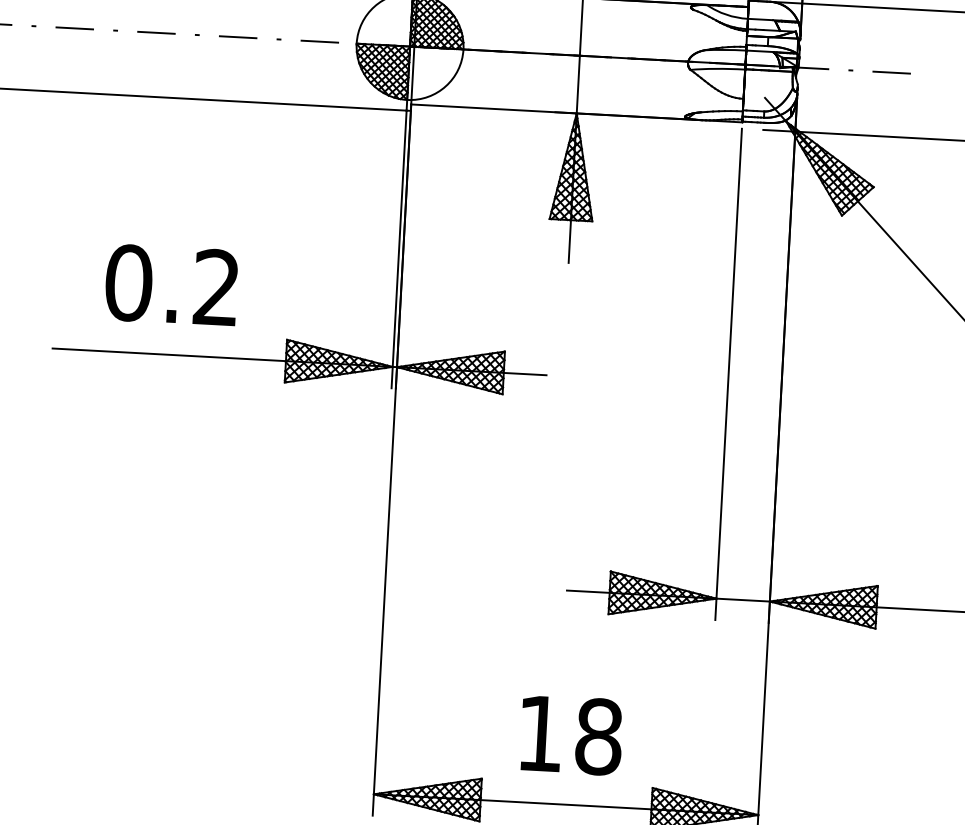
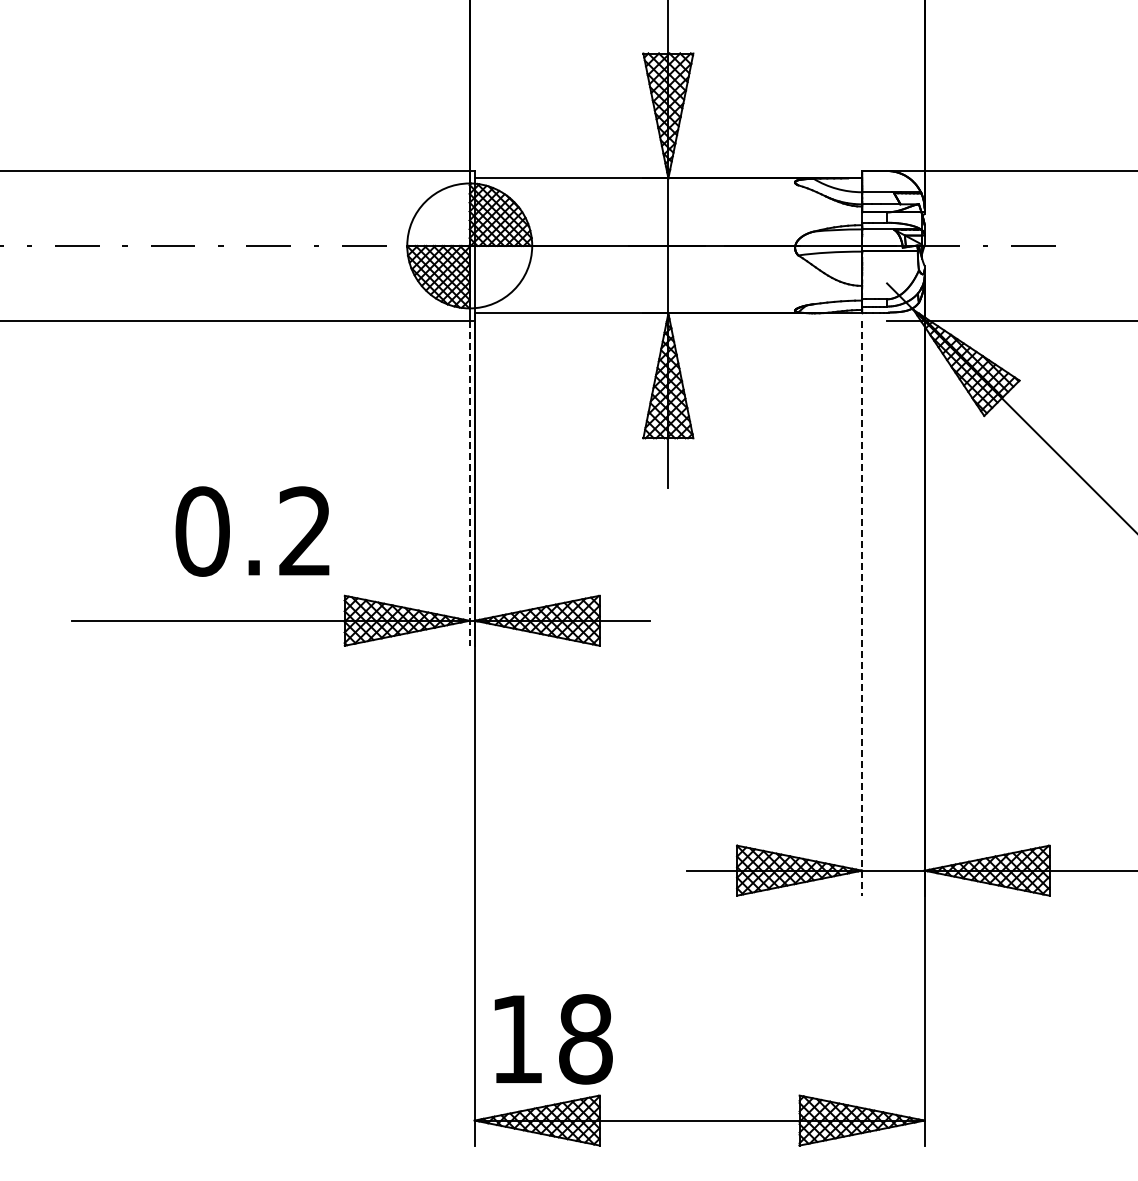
line: (398, 249) -> (469, 483), solid -> dashed
text: (171, 285) -> (252, 531), moved
line: (728, 374) -> (862, 608), solid -> dashed
text: (571, 735) -> (553, 1039), moved

